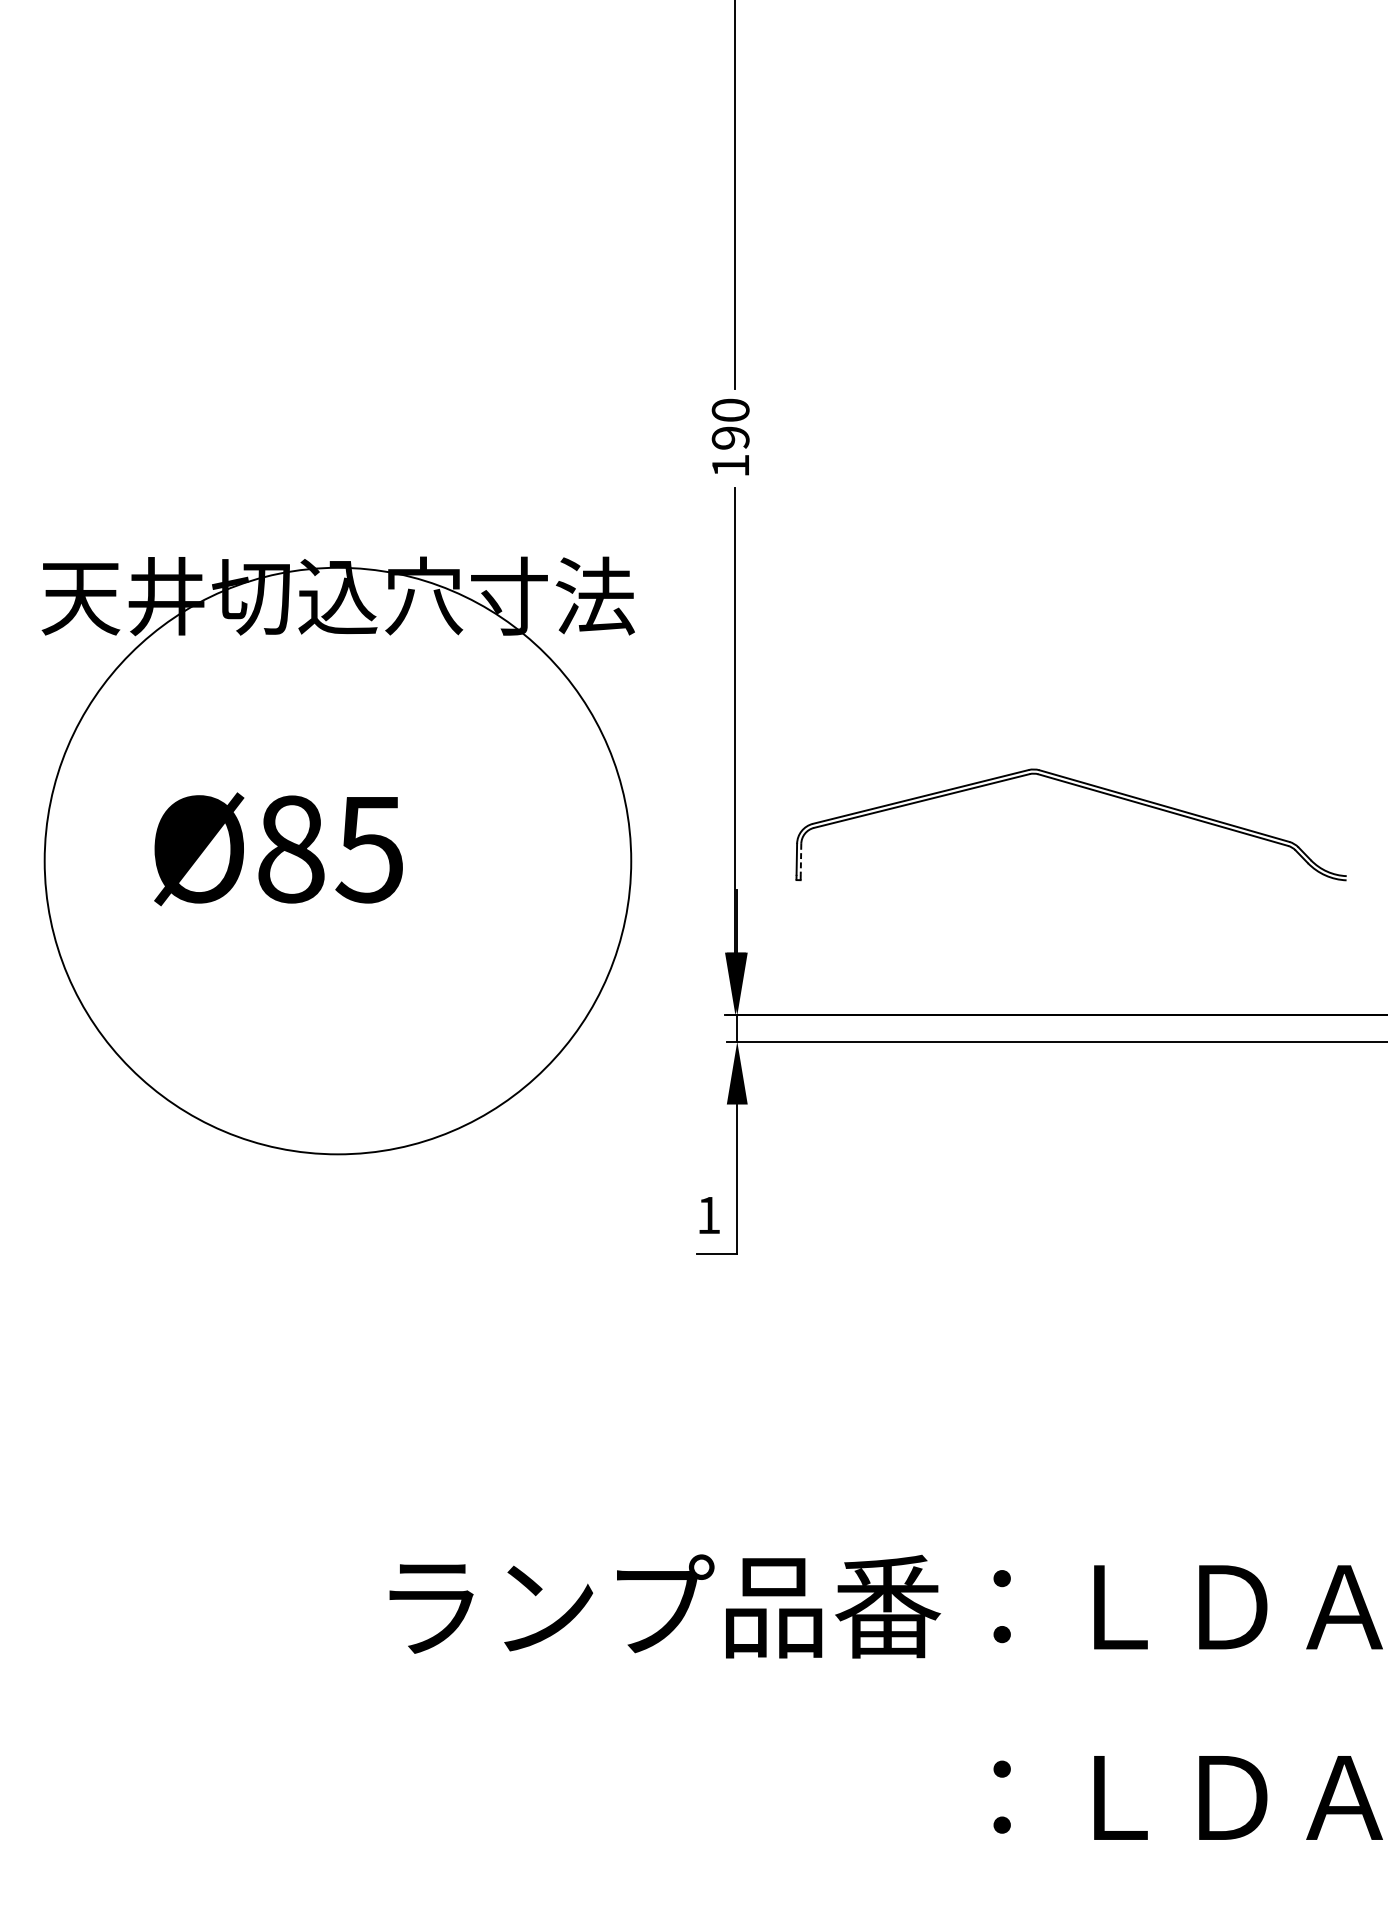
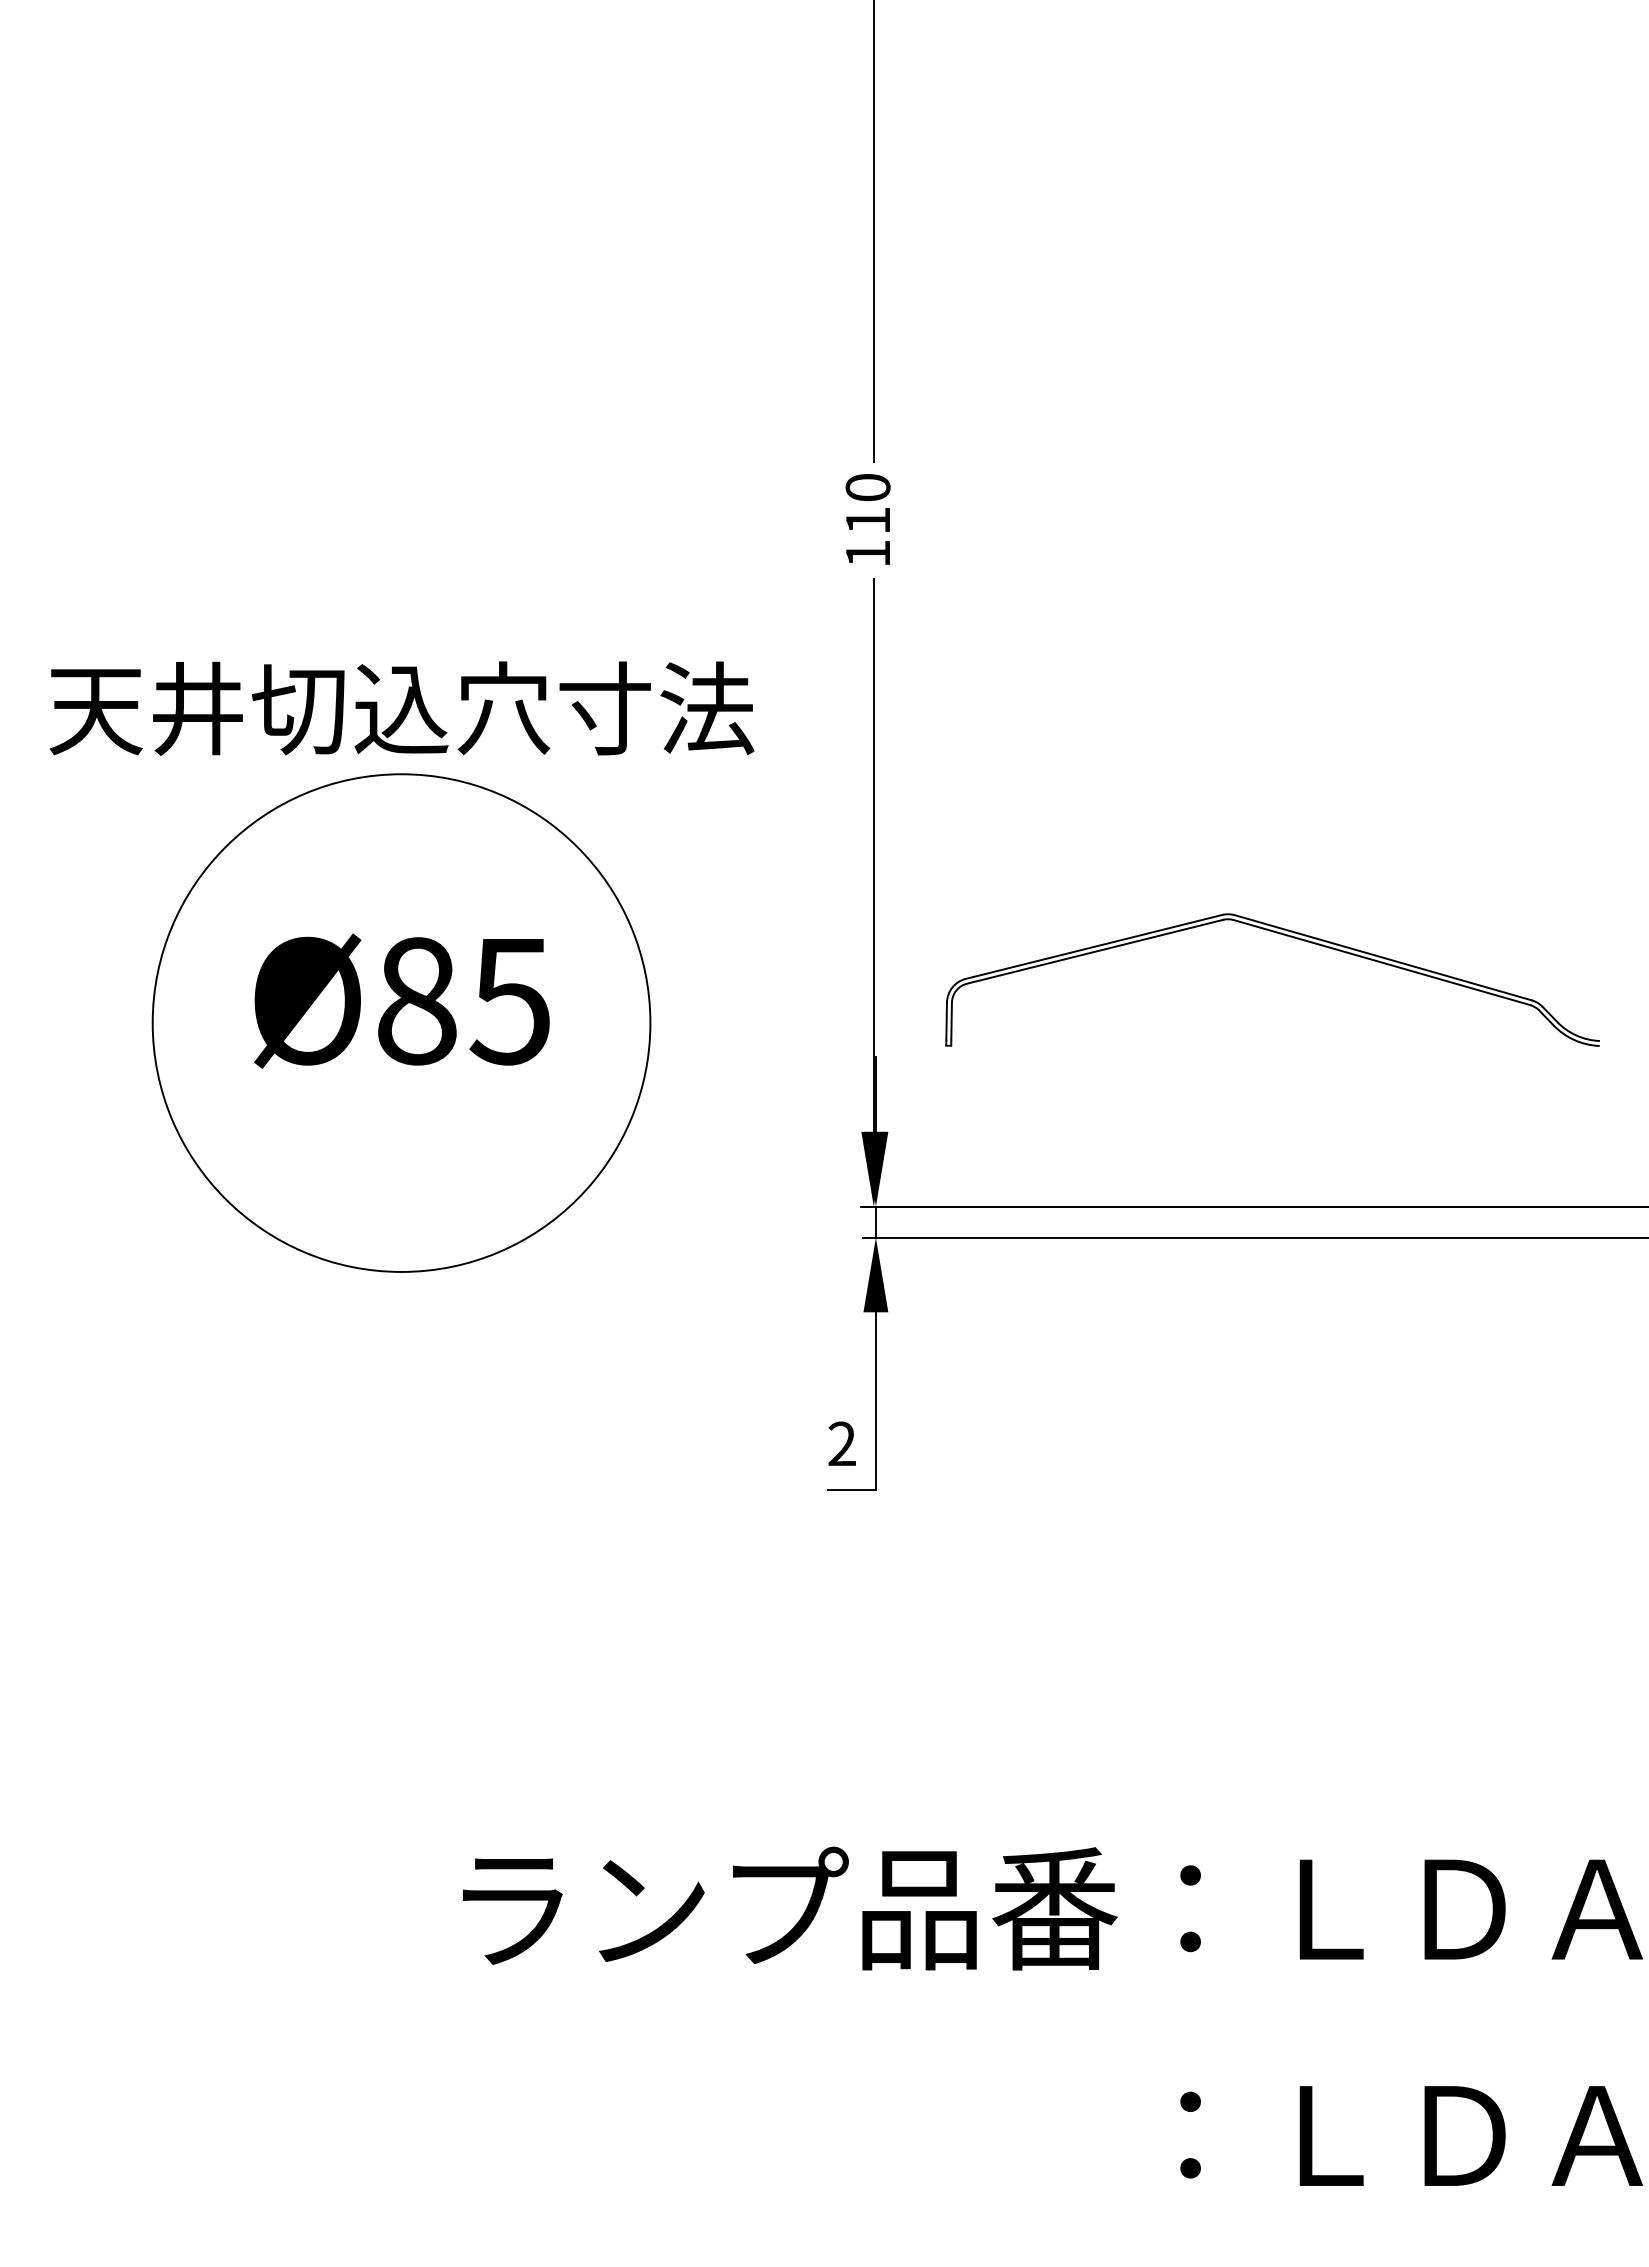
text: (730, 437) -> (867, 520), 190 -> 110
text: (278, 848) -> (401, 1000), moved
line: (800, 859) -> (951, 1021), dashed -> solid
circle: (337, 860) -> (401, 1022), size x0.71
text: (708, 1214) -> (841, 1443), 1 -> 2

